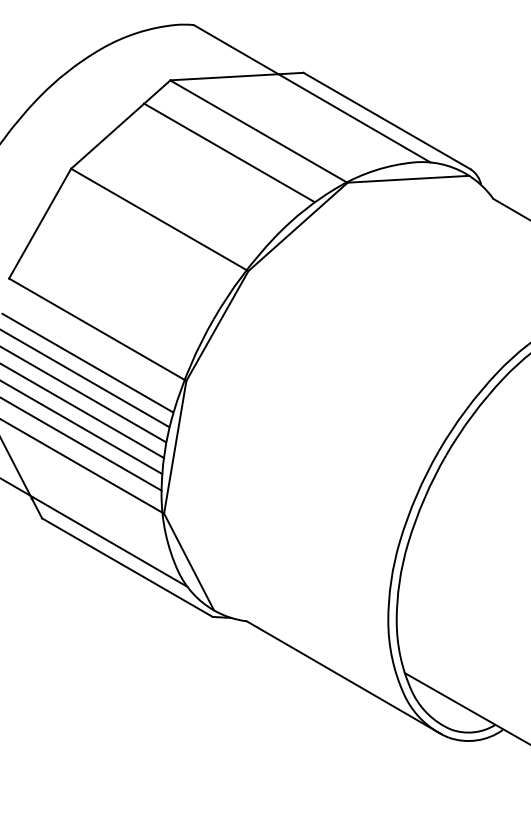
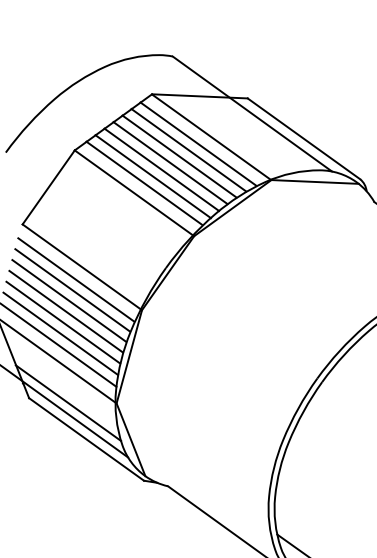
line: (241, 142) -> (198, 143), added
line: (216, 162) -> (179, 156), added
line: (205, 173) -> (170, 163), added
line: (194, 183) -> (161, 169), added
line: (183, 193) -> (153, 176), added
line: (171, 204) -> (143, 183), added
line: (90, 347) -> (75, 279), added
line: (97, 519) -> (68, 402), added

